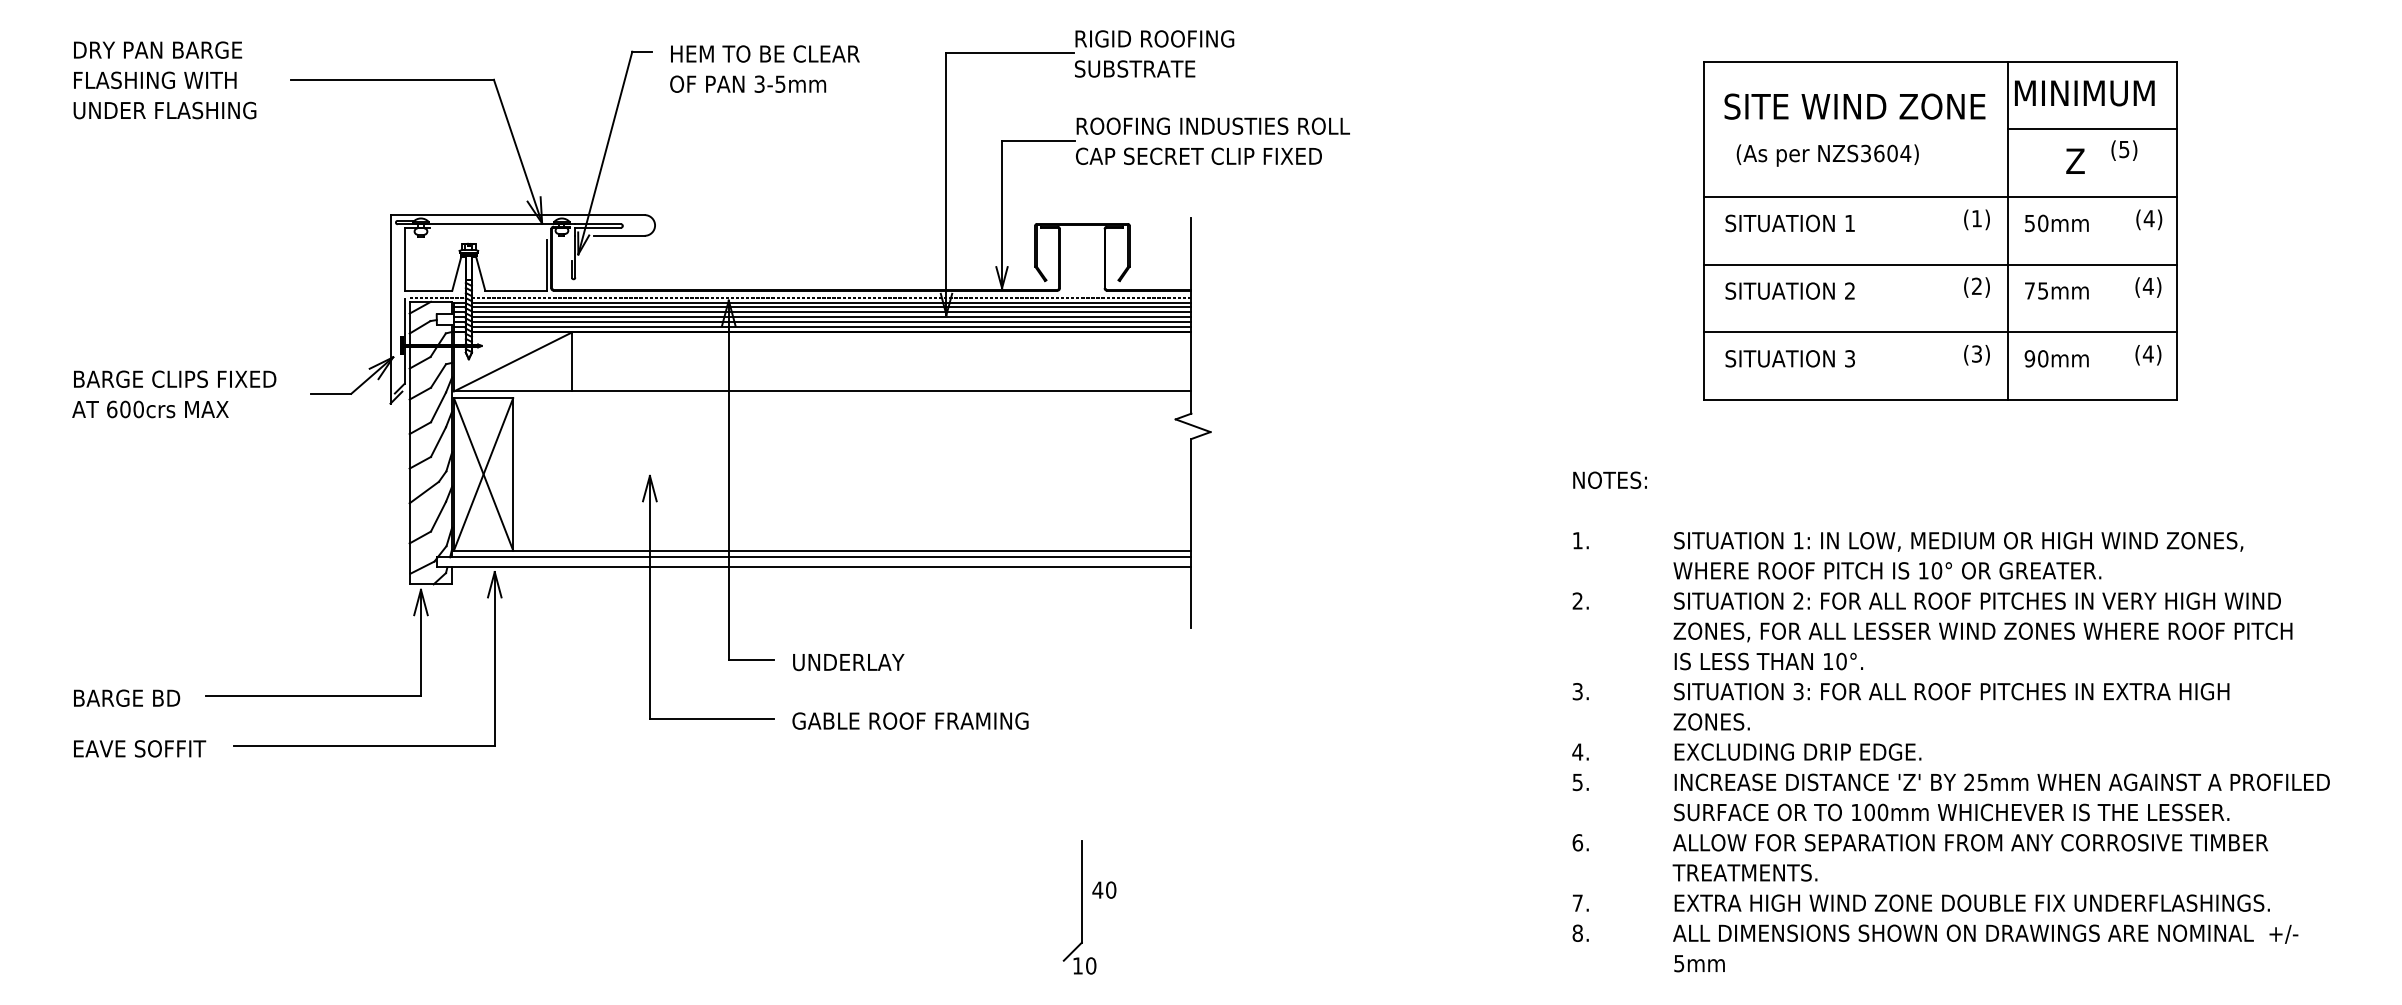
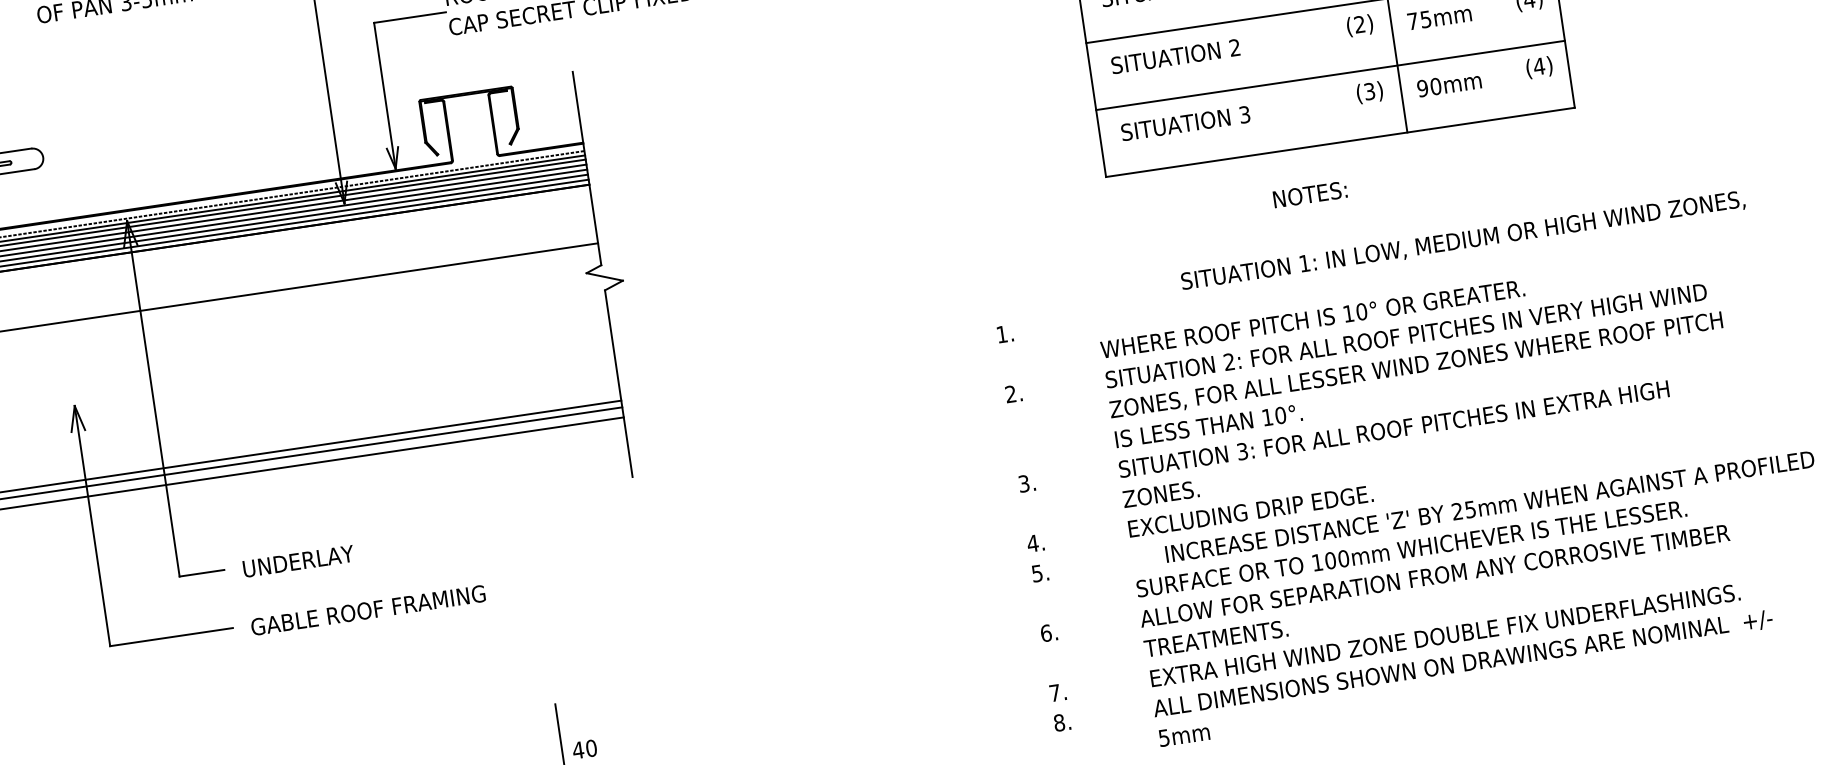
text: (1609, 479) -> (1309, 193), moved
text: (1958, 541) -> (1463, 240), moved
text: (2001, 782) -> (1489, 506), moved

